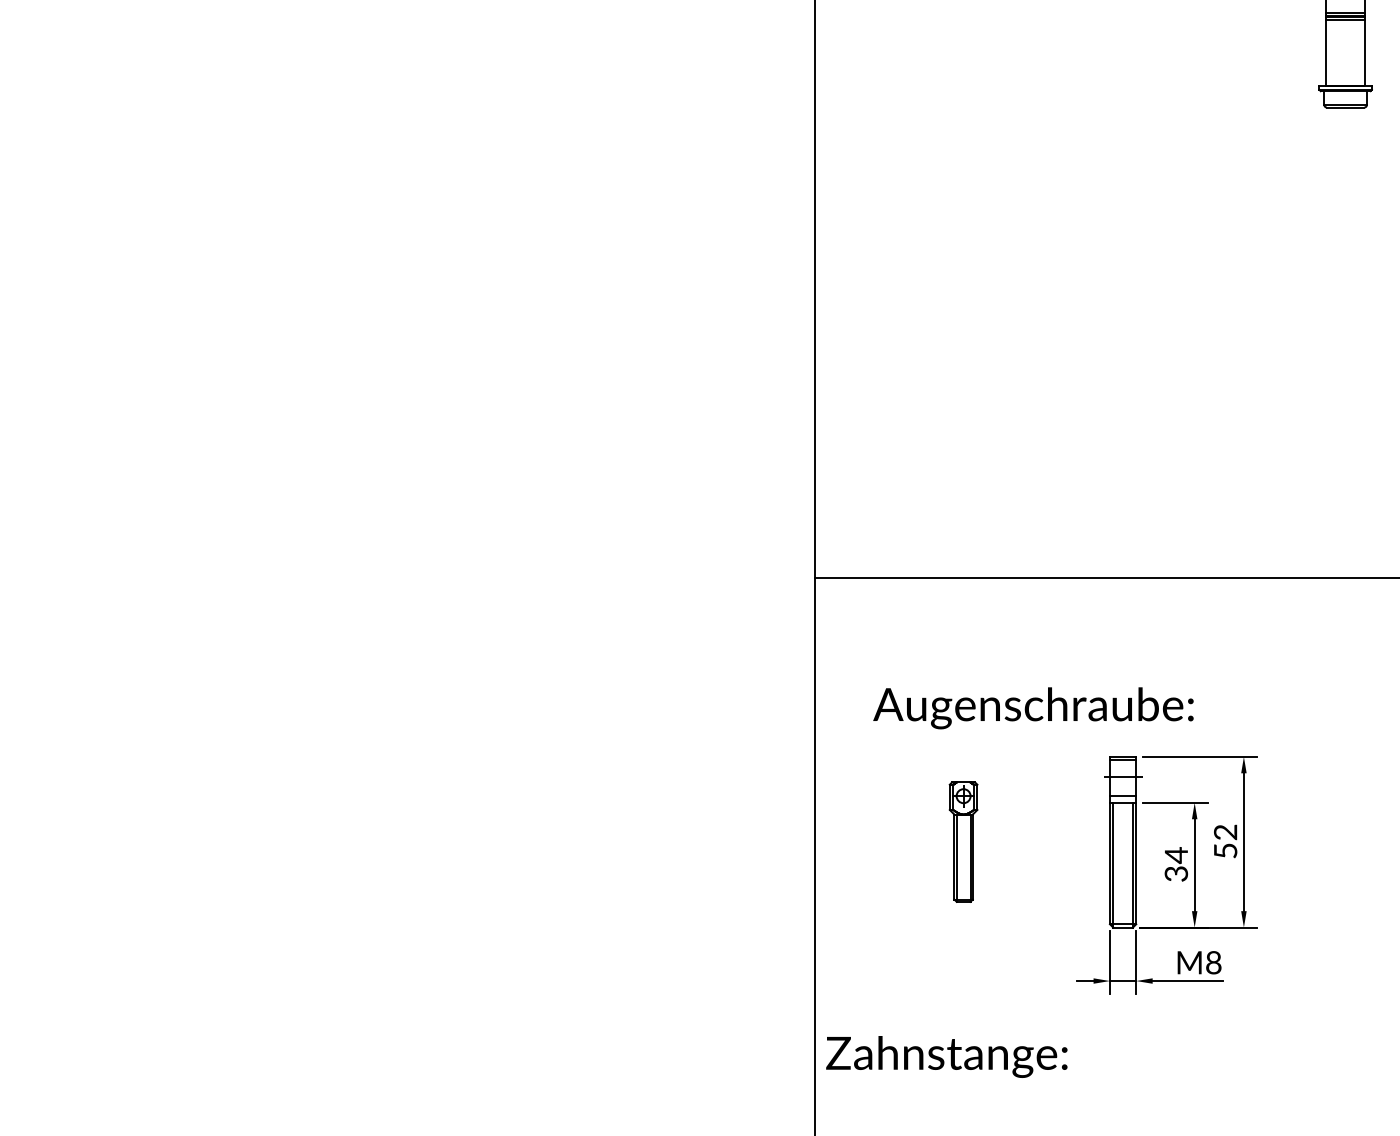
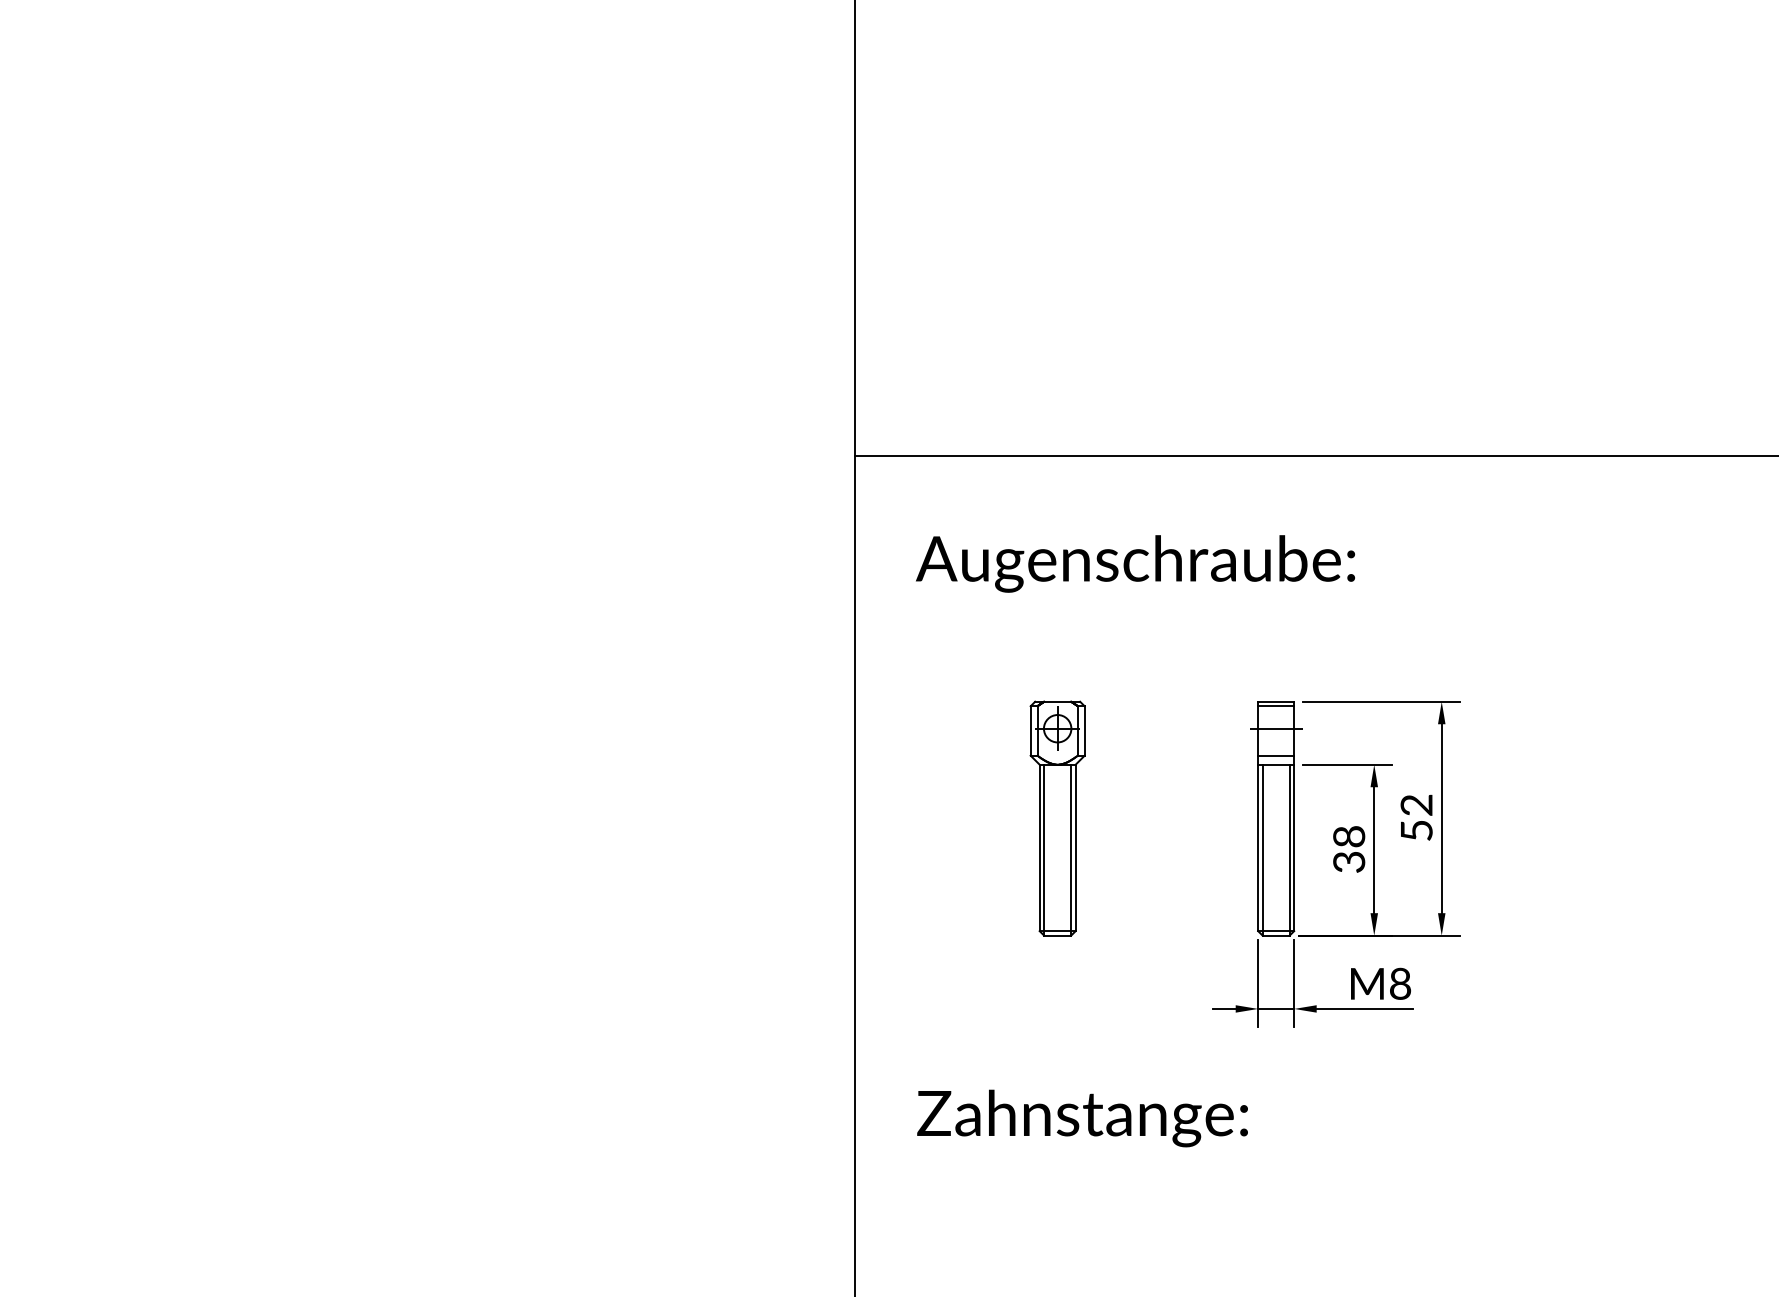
text: (1033, 708) -> (1135, 564), moved
part: (963, 841) -> (1057, 817), size x1.43
text: (1176, 855) -> (1349, 836), 34 -> 38
text: (946, 1056) -> (1082, 1117), moved

